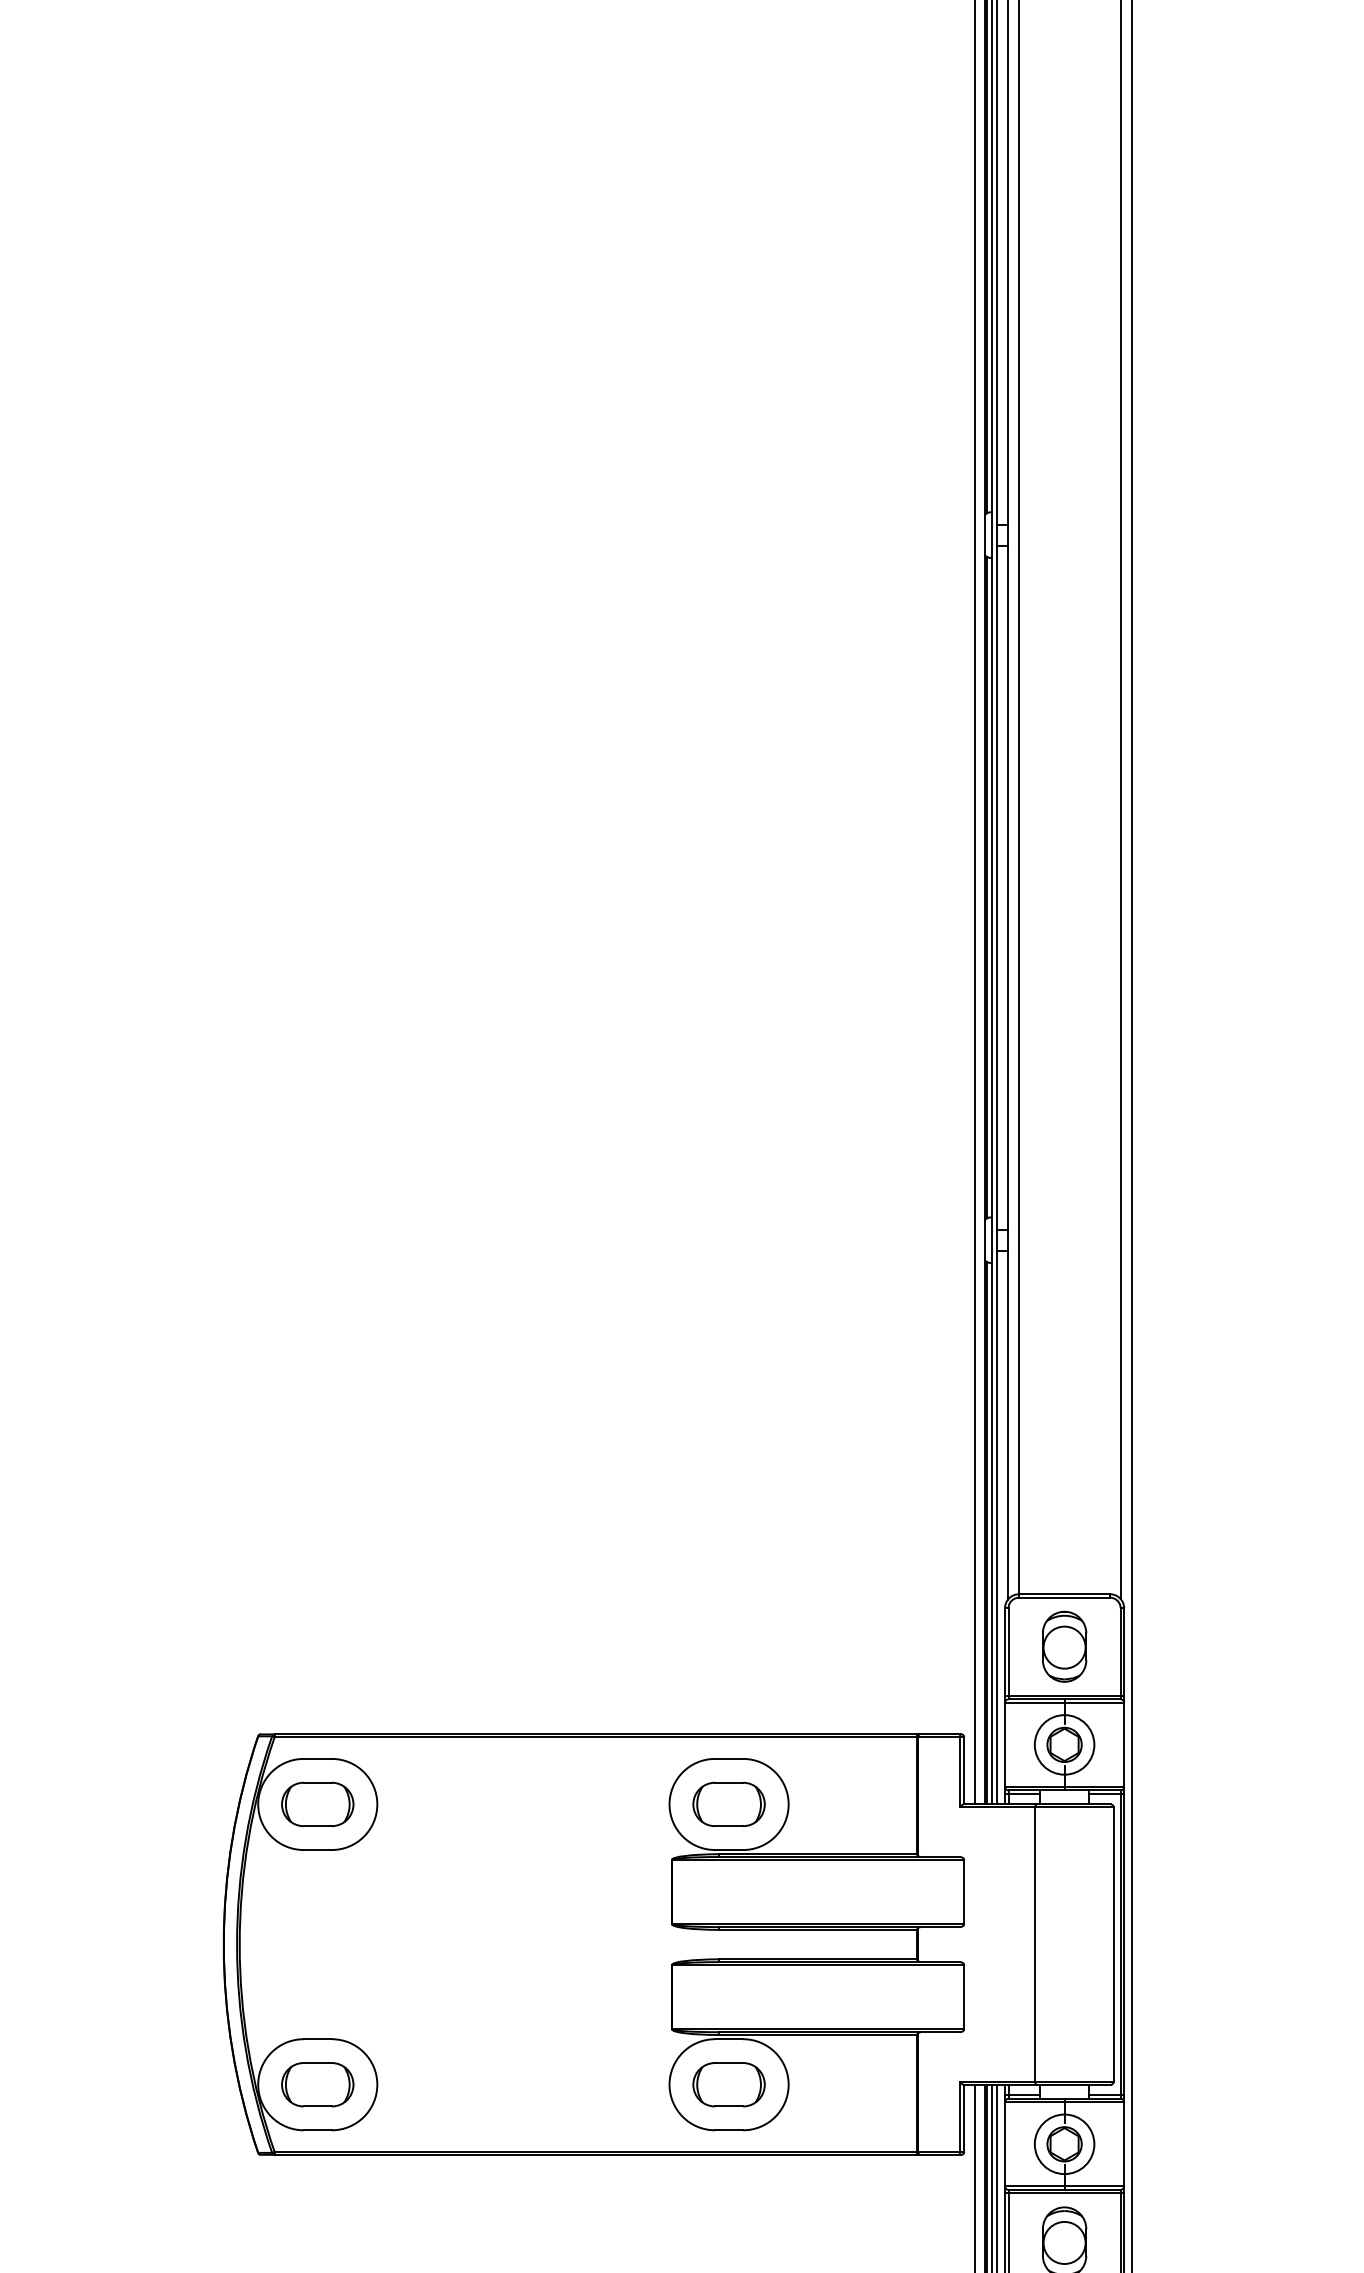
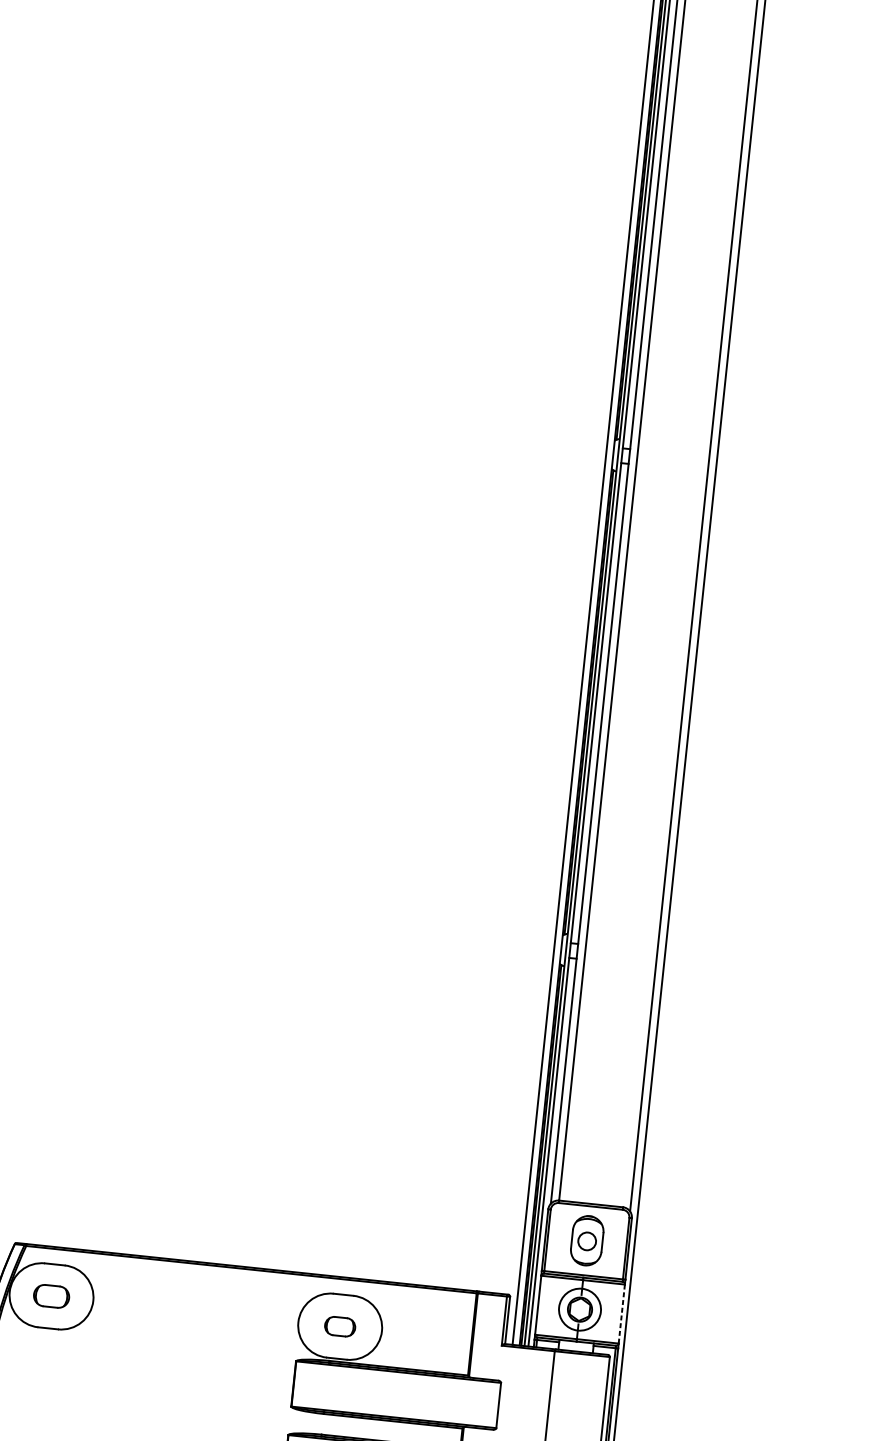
circle: (1064, 1647) -> (587, 1241), size x0.6
line: (1124, 1744) -> (622, 1313), solid -> dashed
part: (317, 1804) -> (51, 1296), size x0.7
part: (728, 1804) -> (339, 1326), size x0.6

